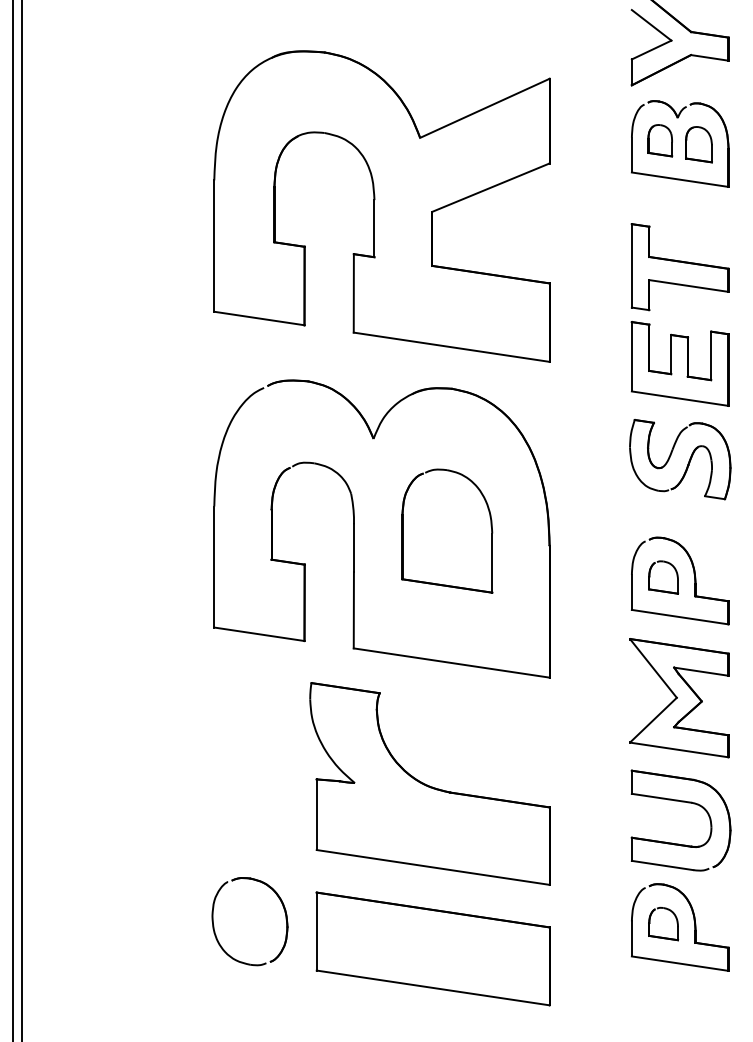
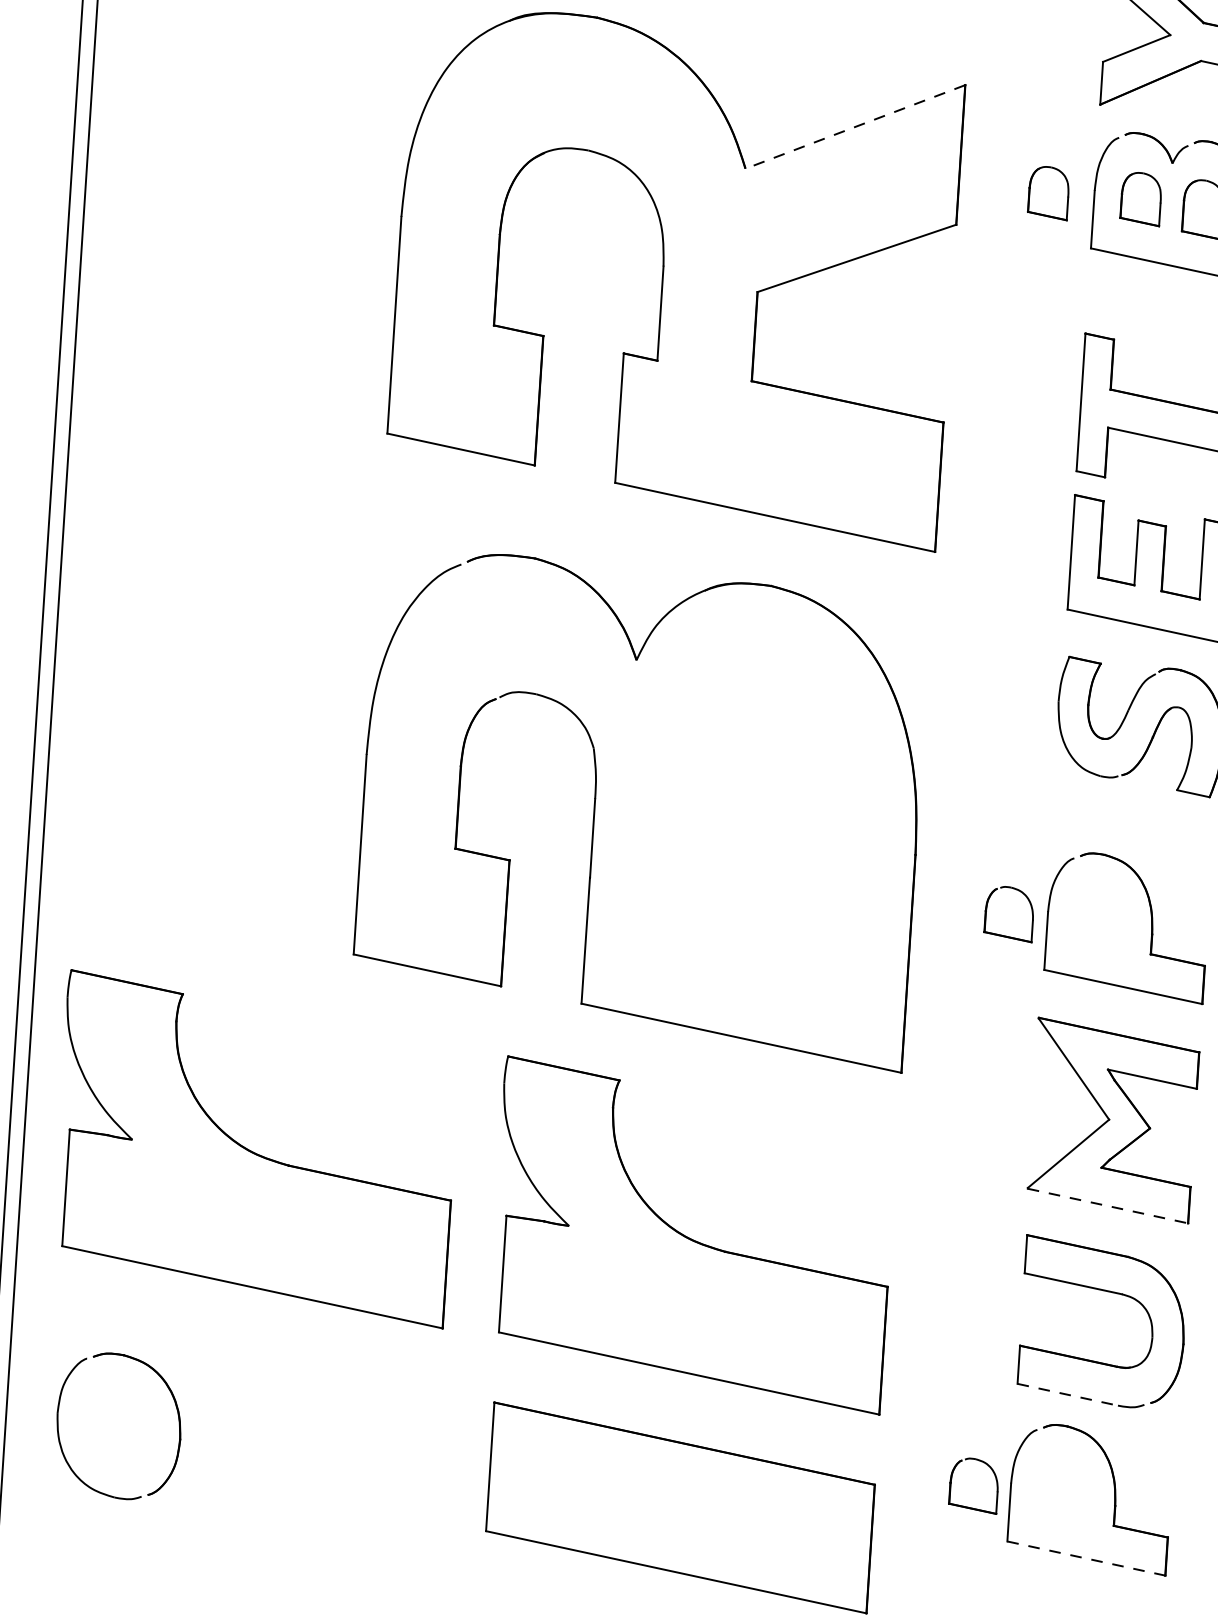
line: (484, 108) -> (854, 127), solid -> dashed
part: (604, 140) -> (1049, 192), added
part: (490, 526) -> (820, 817), removed
part: (663, 577) -> (1009, 913), moved
part: (162, 748) -> (255, 1148), added
line: (679, 749) -> (1108, 1205), solid -> dashed
line: (663, 865) -> (1069, 1394), solid -> dashed
part: (675, 918) -> (994, 1477), moved
part: (214, 925) -> (60, 1428), moved
line: (680, 963) -> (1086, 1558), solid -> dashed

